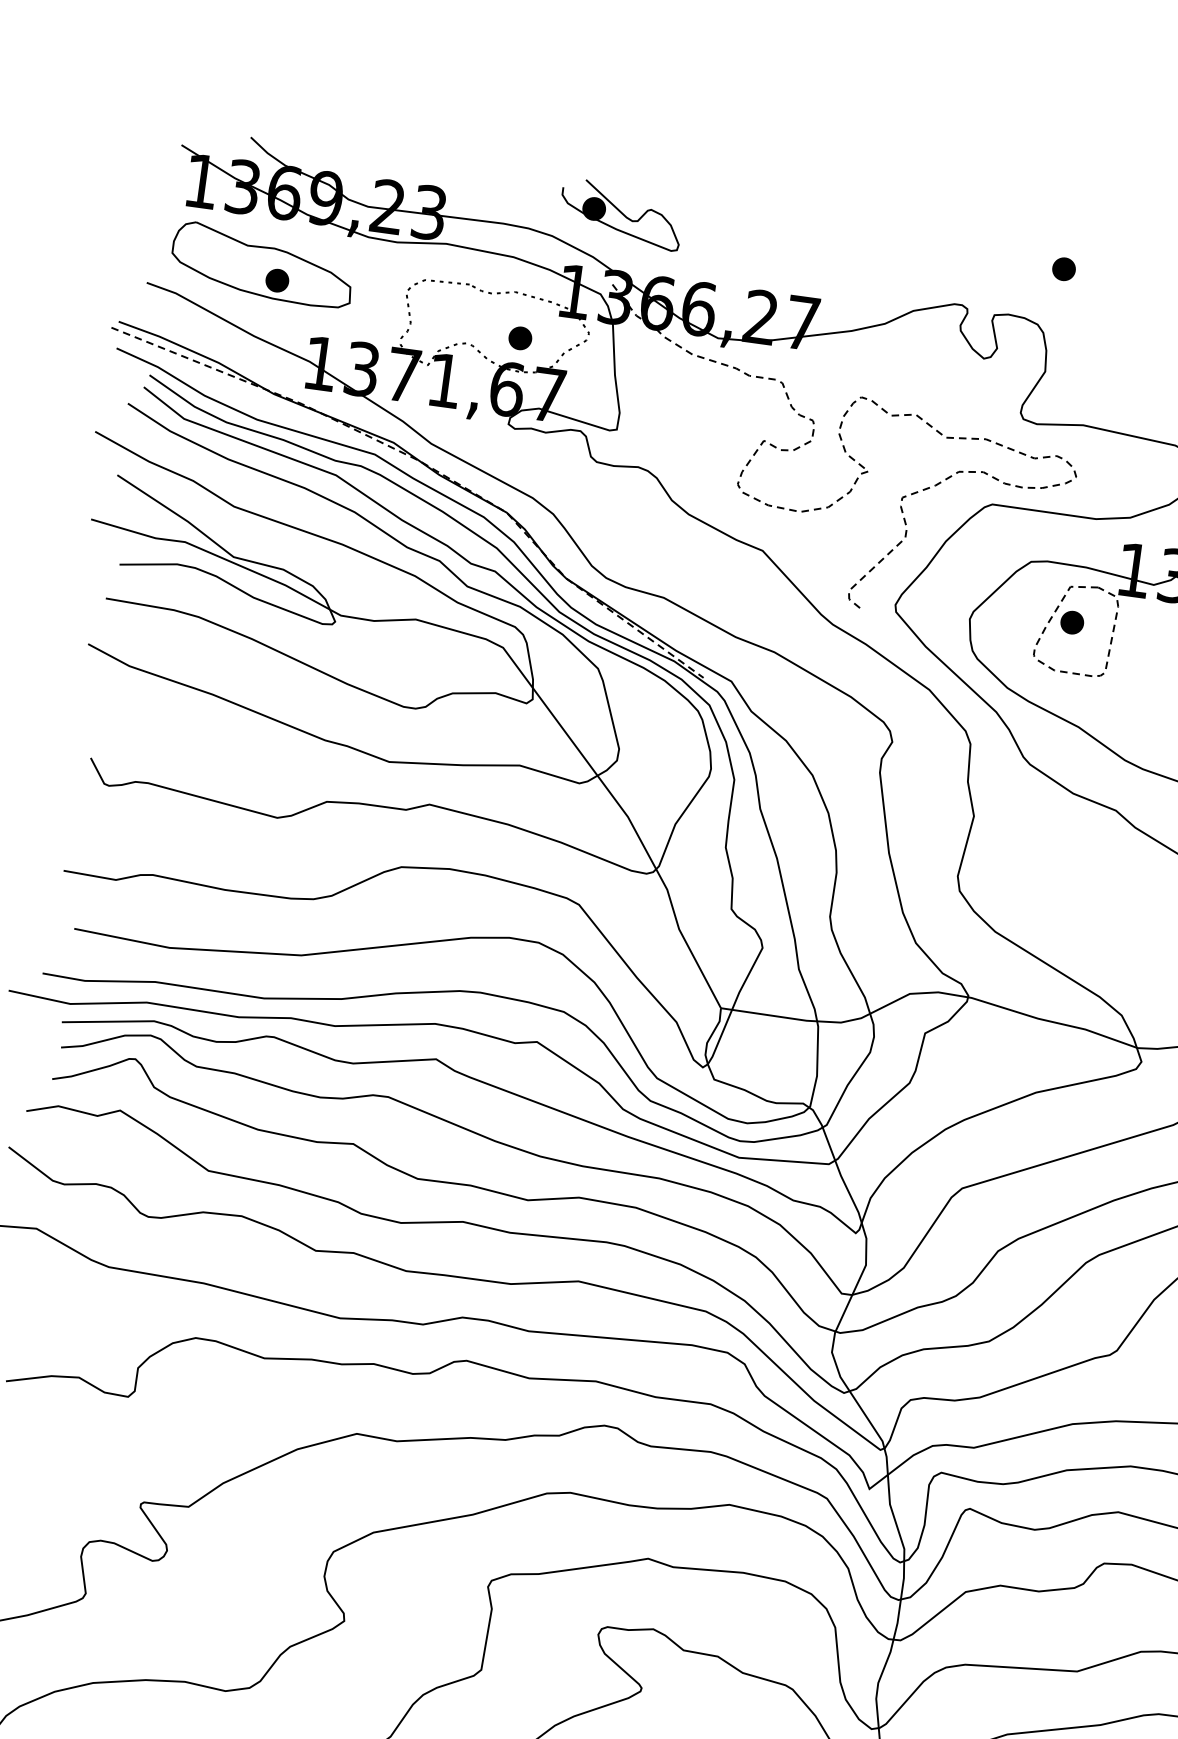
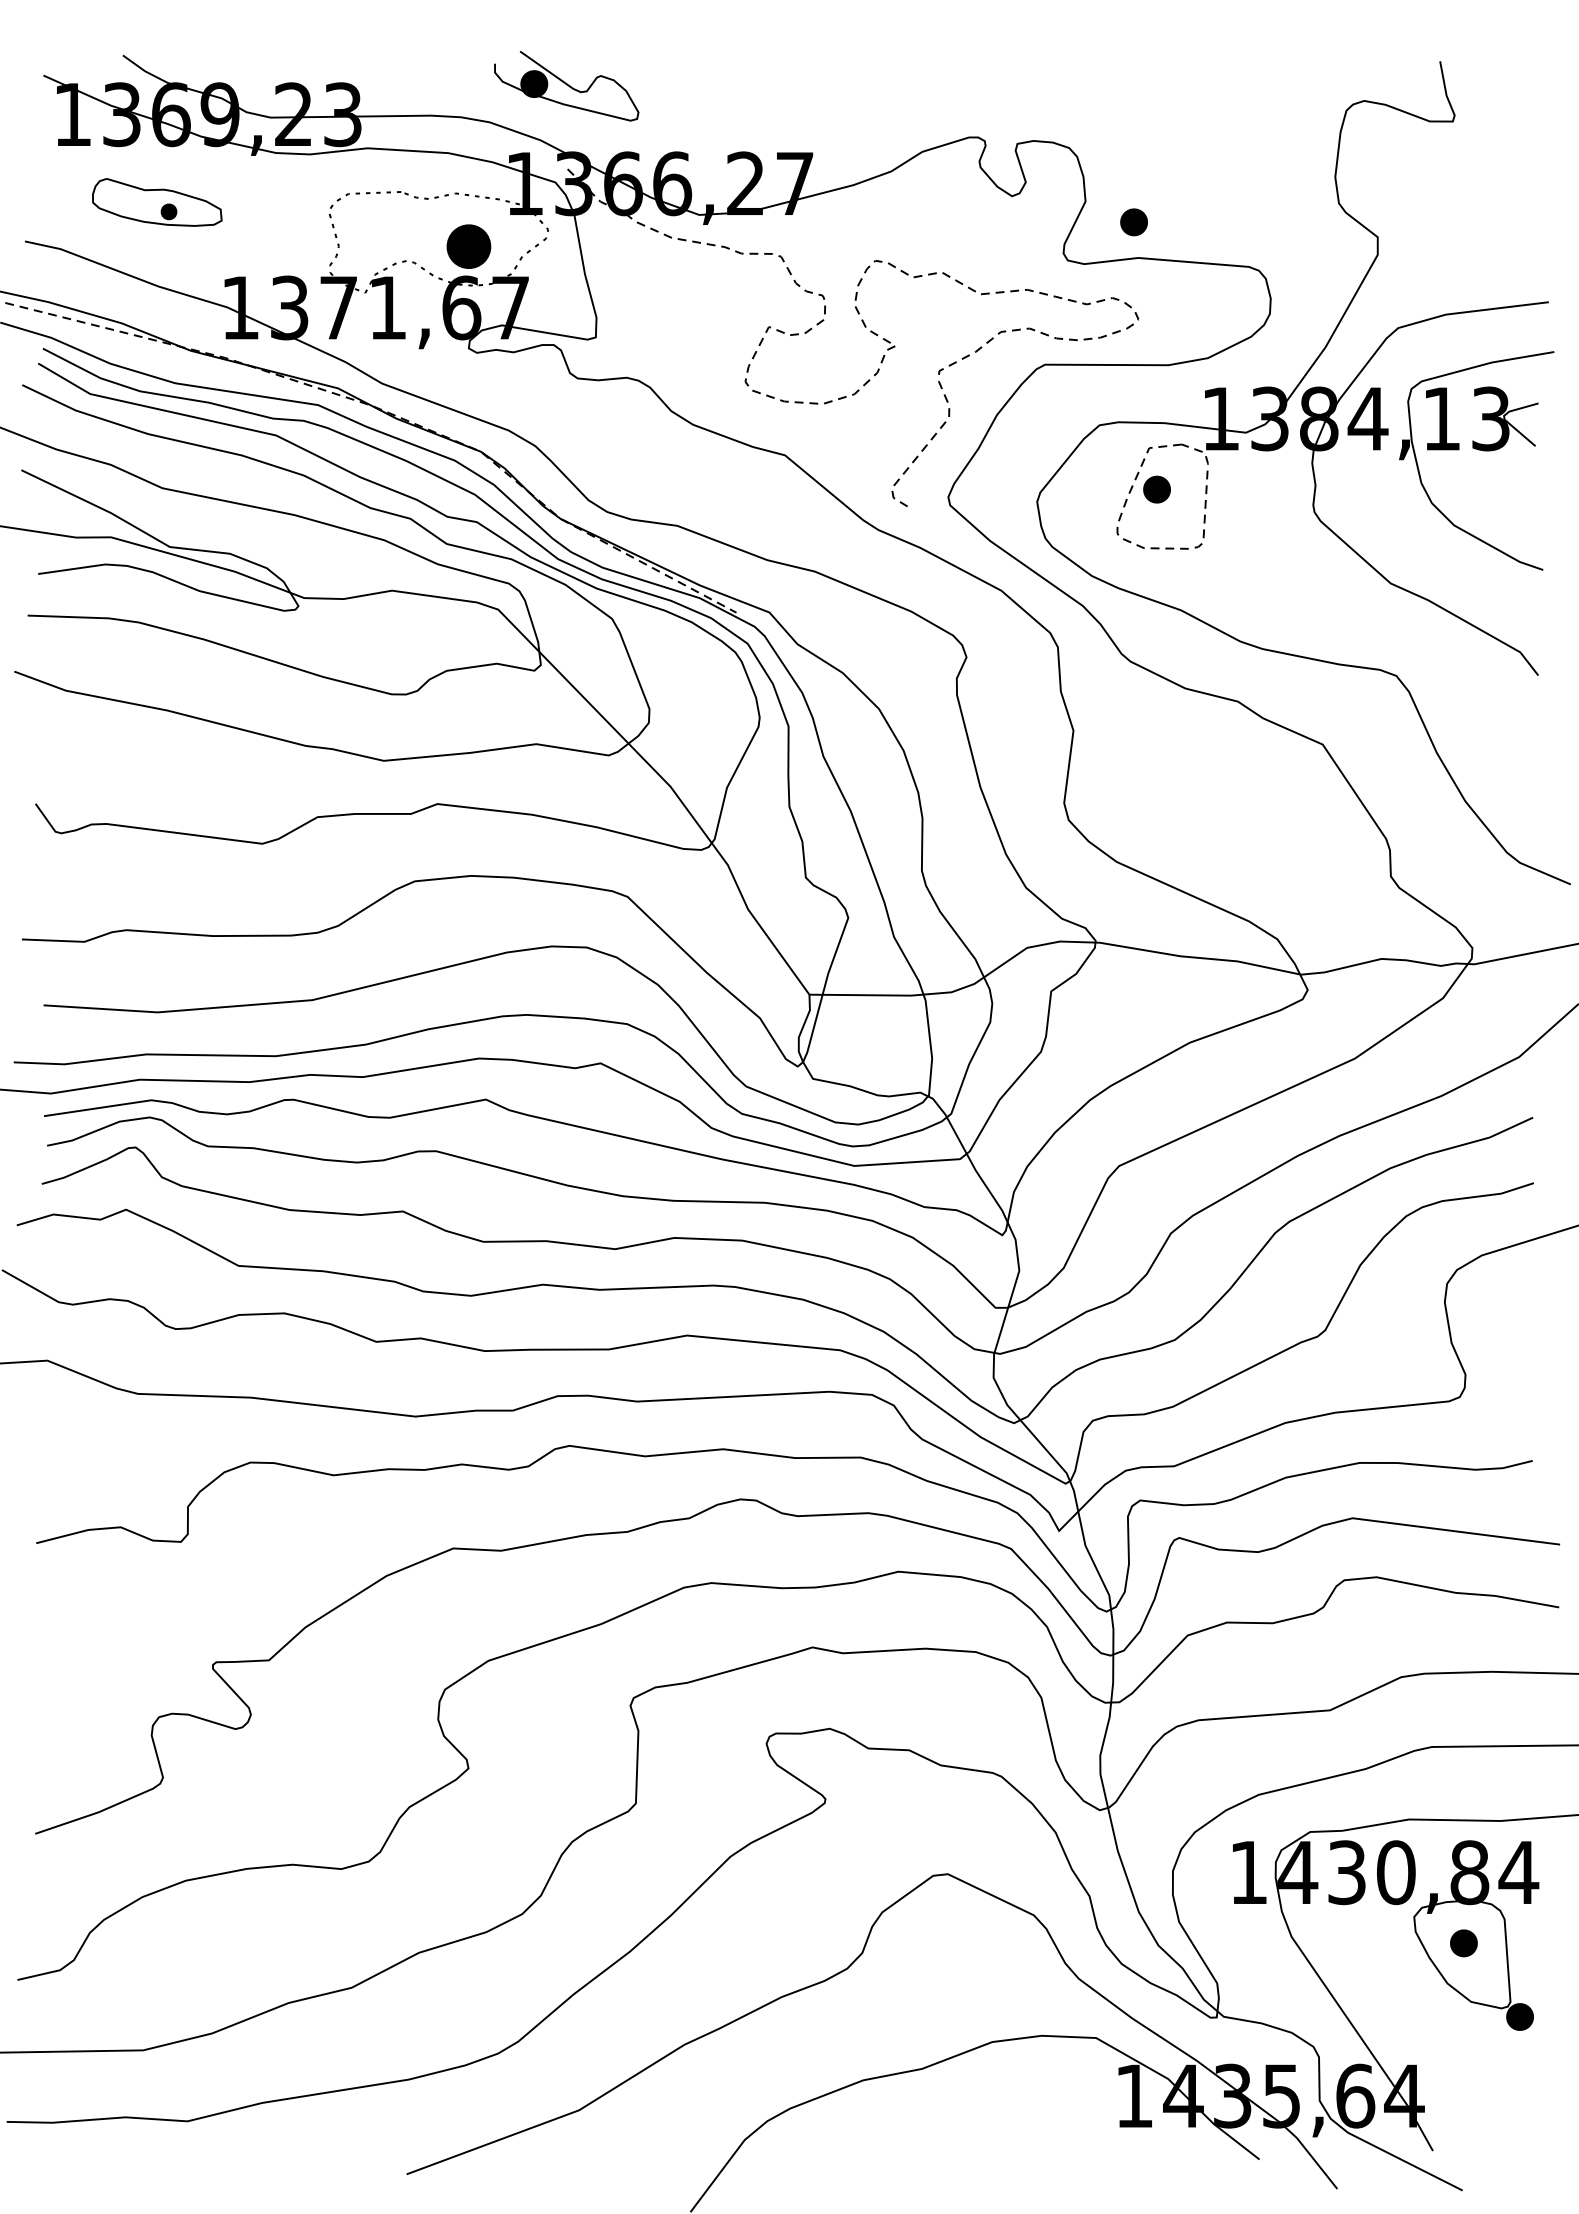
part: (262, 265) -> (157, 202), size x0.6
part: (1063, 269) -> (1133, 222), moved
part: (520, 338) -> (468, 246), size x1.6

